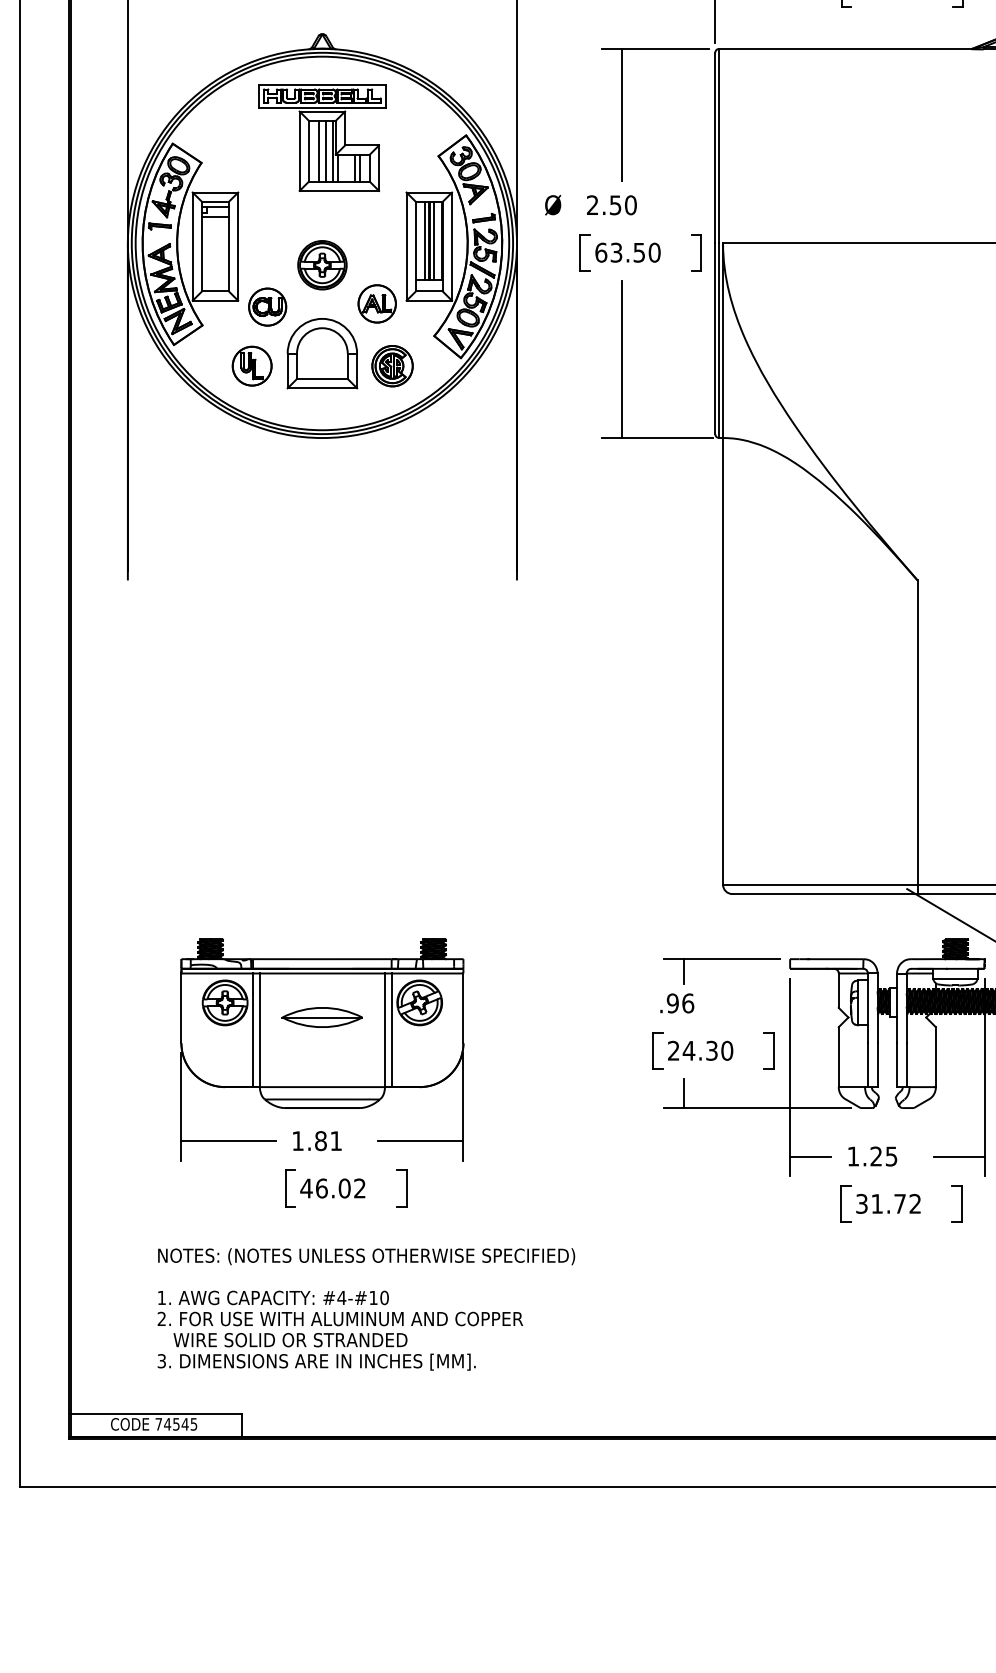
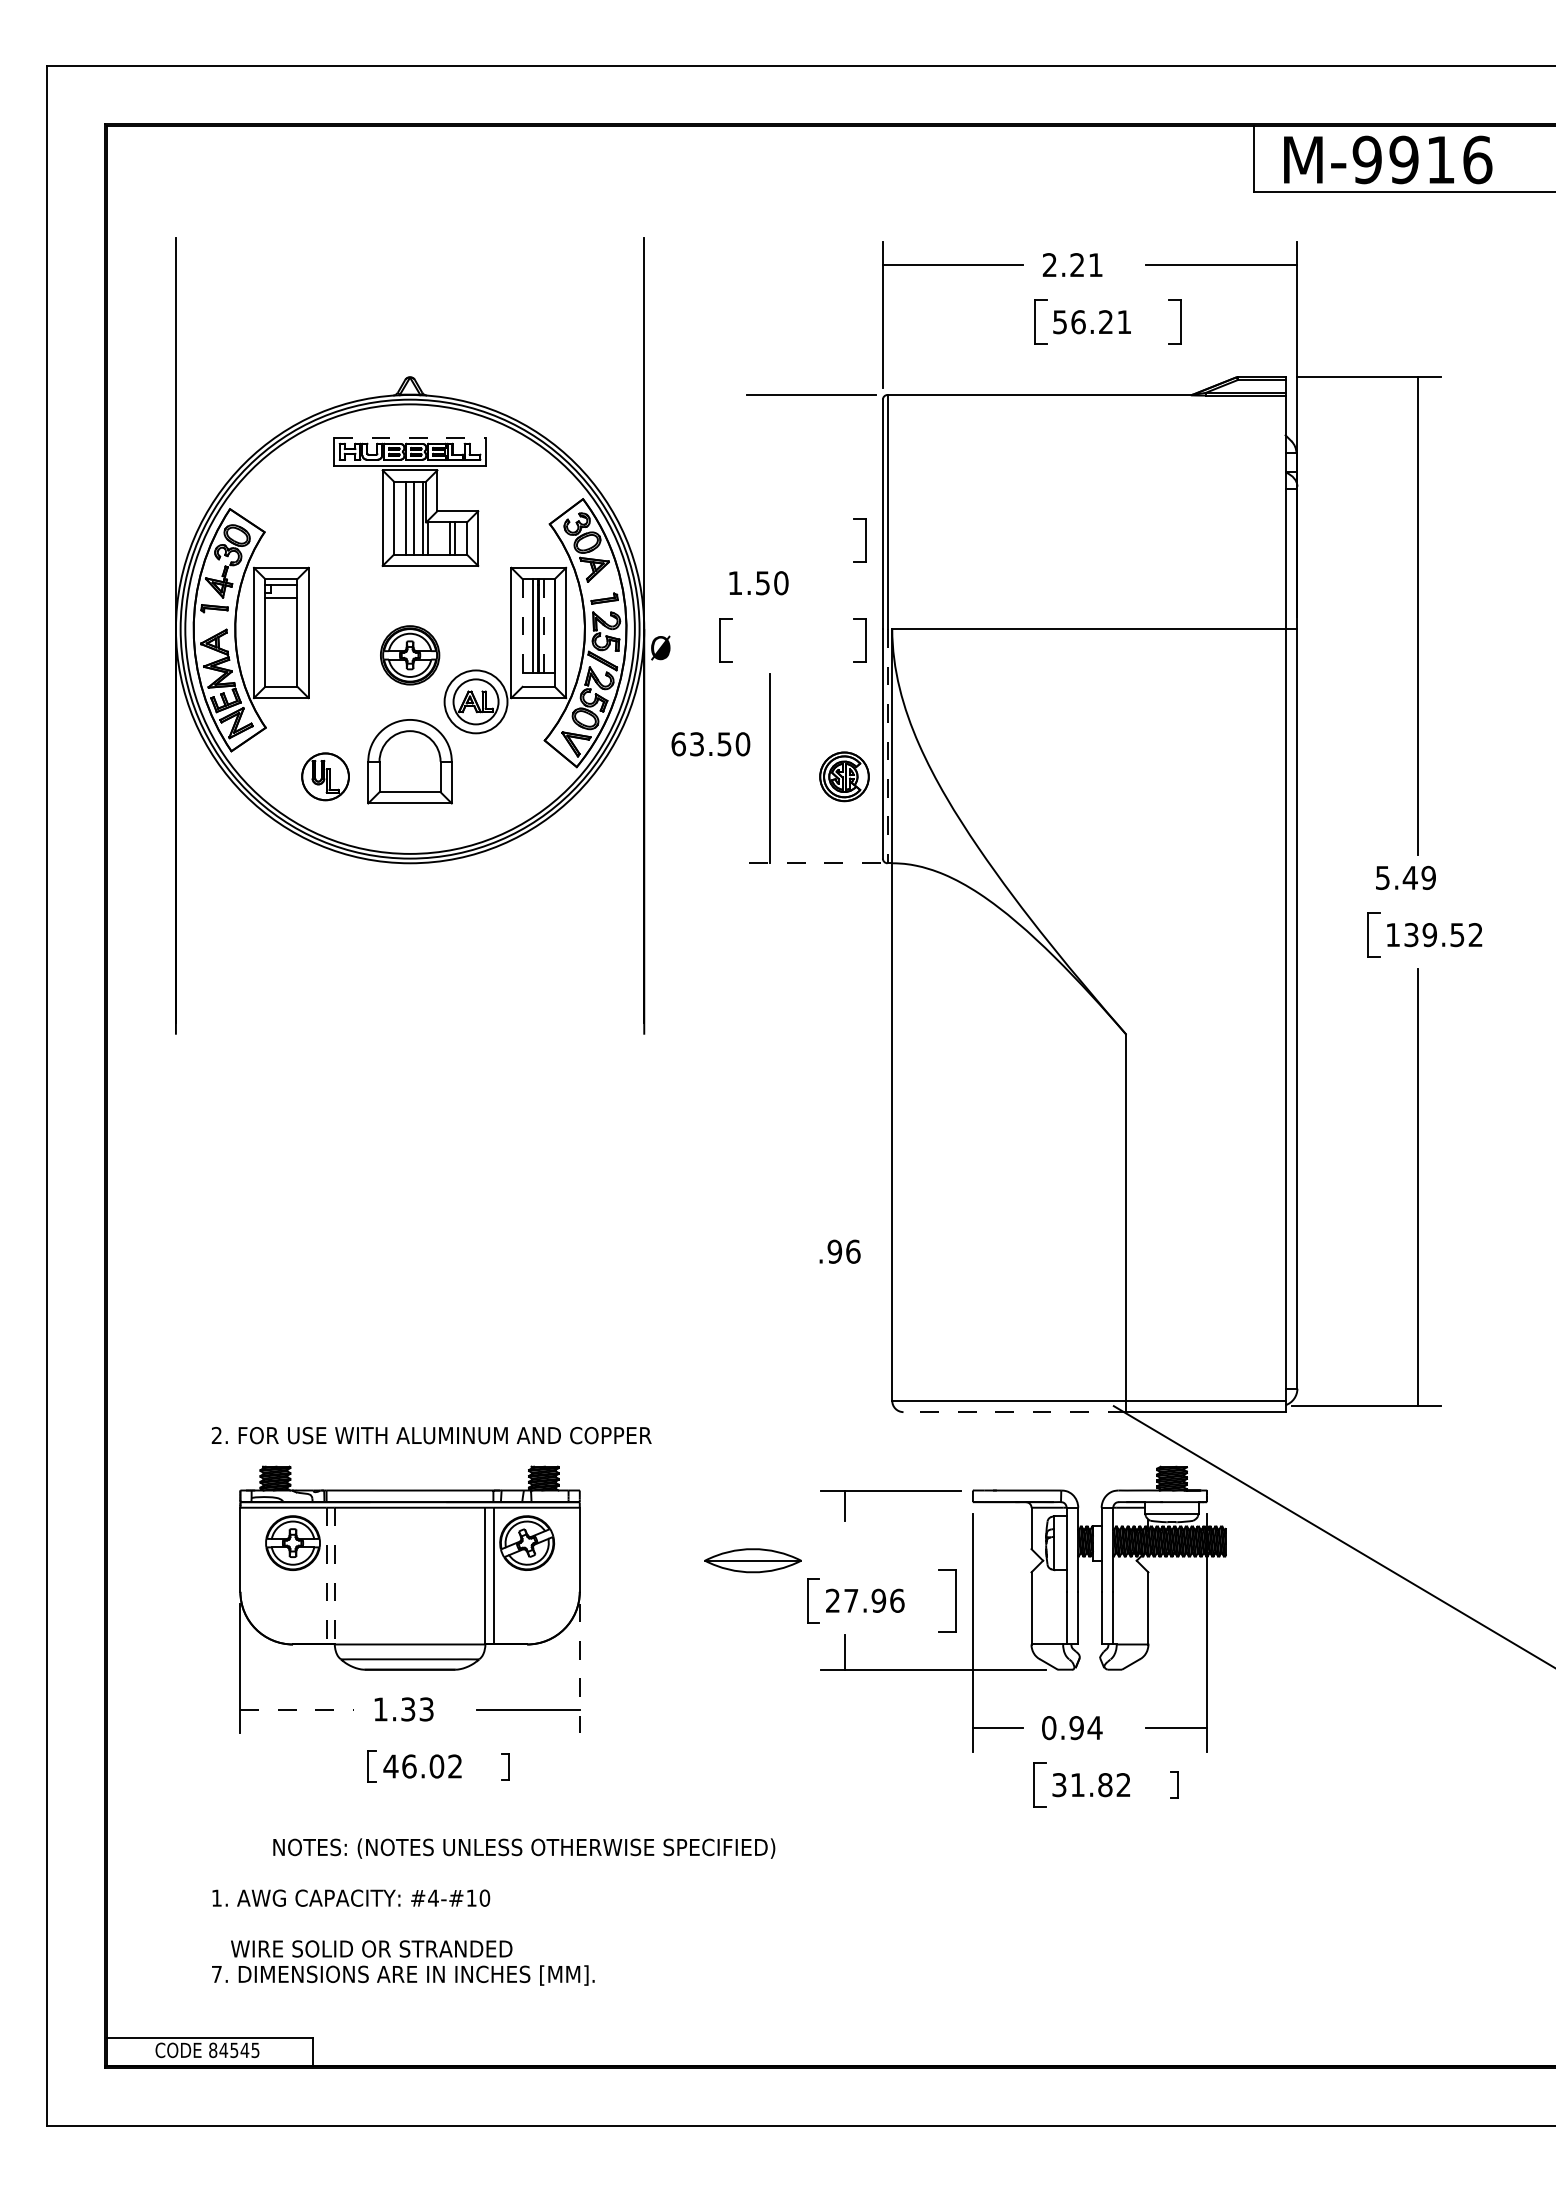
line: (322, 85) -> (410, 438), solid -> dashed
line: (621, 114) -> (770, 474), removed
part: (695, 169) -> (859, 540), added
text: (552, 204) -> (660, 647), moved
text: (591, 204) -> (734, 582), 2.50 -> 1.50
line: (434, 240) -> (544, 625), solid -> dashed
line: (415, 246) -> (522, 632), solid -> dashed
text: (627, 252) -> (710, 744), moved
circle: (376, 303) -> (475, 701), size x1.4
part: (267, 306) -> (343, 705), removed
line: (719, 340) -> (887, 746), solid -> dashed
part: (392, 365) -> (844, 776), moved
line: (657, 438) -> (813, 863), solid -> dashed
line: (824, 894) -> (1014, 1412), solid -> dashed
text: (676, 1003) -> (839, 1251), moved
part: (321, 1017) -> (752, 1560), moved
line: (252, 1030) -> (326, 1576), solid -> dashed
line: (259, 1030) -> (334, 1576), solid -> dashed
text: (707, 1050) -> (873, 1600), 24.30 -> 27.96
part: (768, 1050) -> (947, 1600), size x1.4
line: (463, 1107) -> (579, 1668), solid -> dashed
line: (228, 1141) -> (297, 1709), solid -> dashed
text: (328, 1141) -> (417, 1709), 1.81 -> 1.33
text: (872, 1156) -> (1072, 1728), 1.25 -> 0.94
part: (290, 1188) -> (371, 1766), size x0.7
part: (401, 1188) -> (505, 1766), size x0.6
part: (956, 1203) -> (1173, 1784), size x0.6
text: (900, 1204) -> (1105, 1785), 31.72 -> 31.82
text: (366, 1256) -> (524, 1848), moved
text: (340, 1318) -> (431, 1435), moved
text: (161, 1361) -> (216, 1974), 3. -> 7.
text: (159, 1424) -> (213, 2050), 74545 -> 84545

